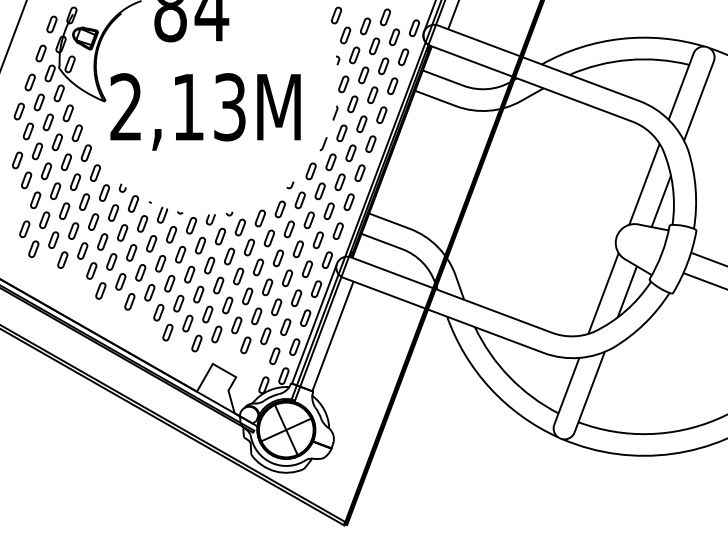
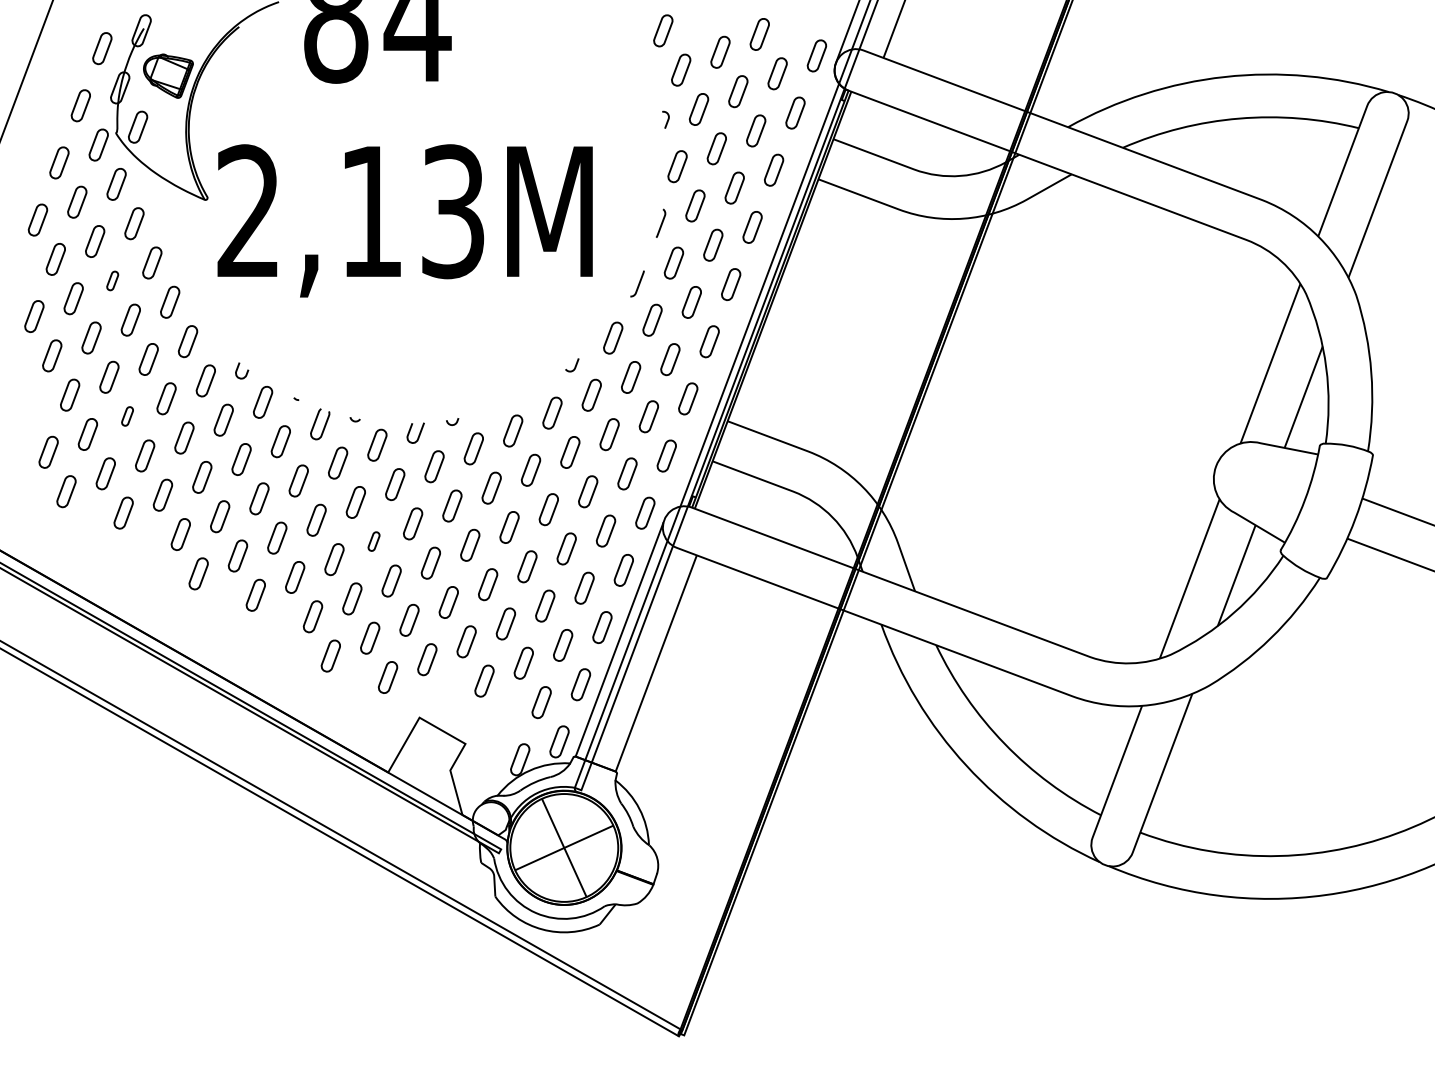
part: (56, 142) -> (111, 281), size x0.6
part: (64, 210) -> (127, 415), size x0.6
part: (189, 274) -> (373, 541), size x0.6

